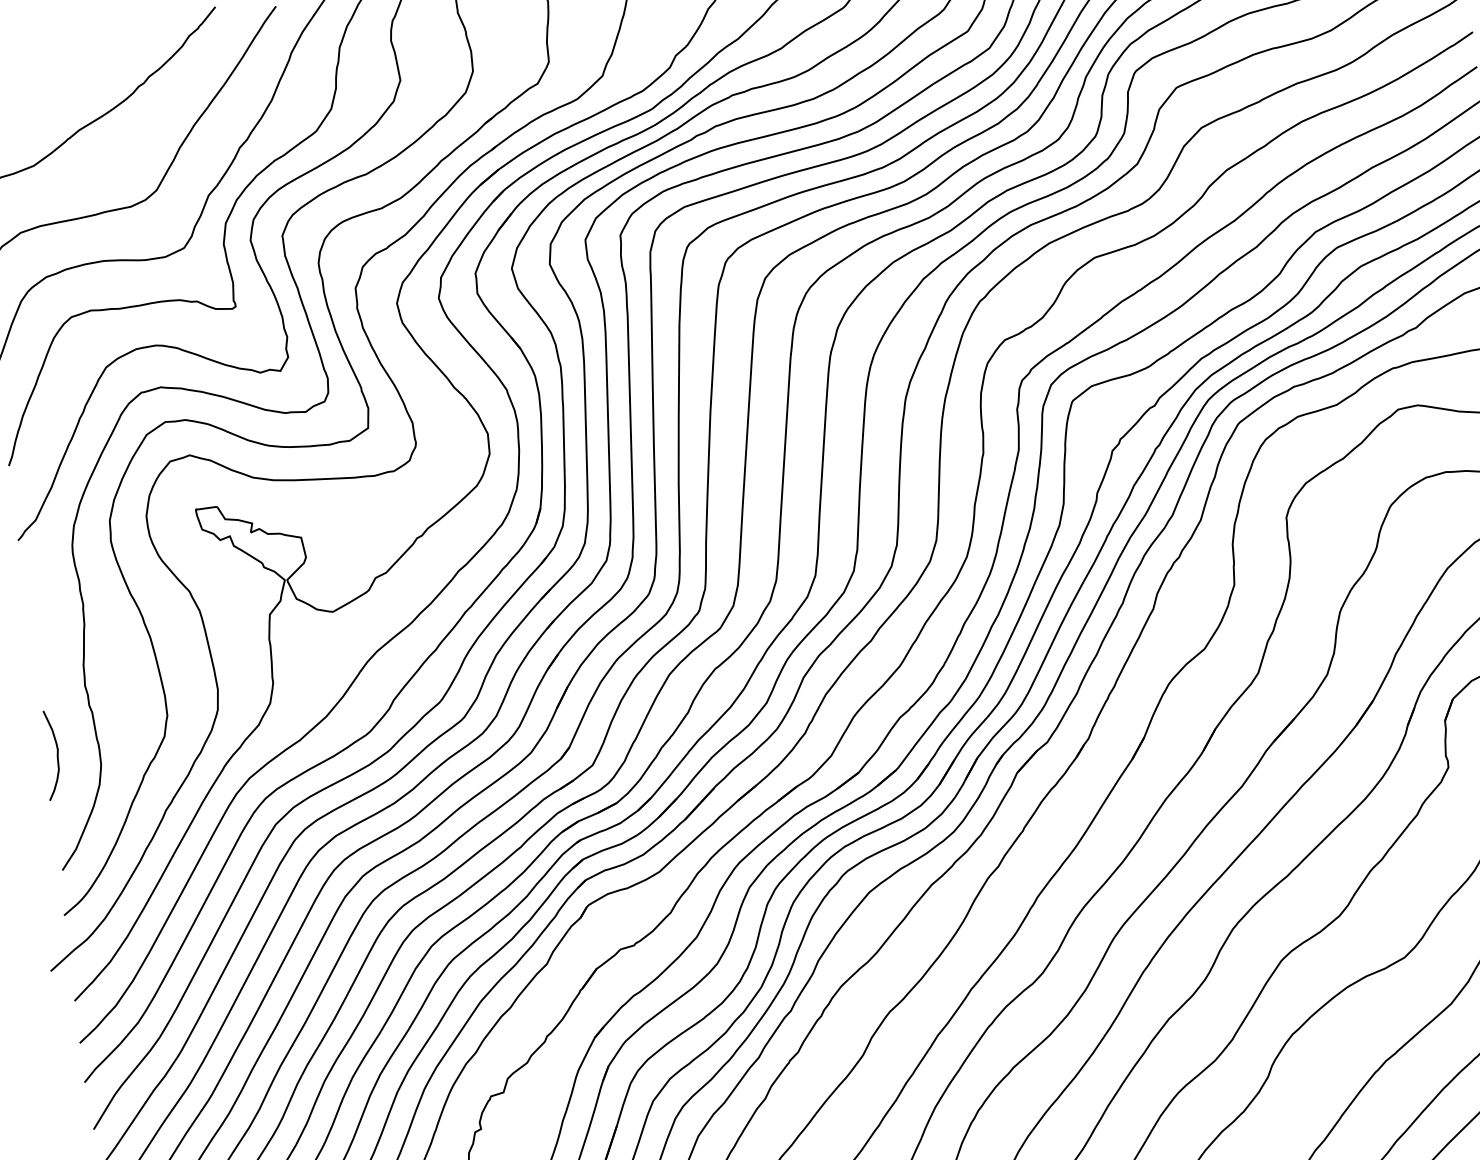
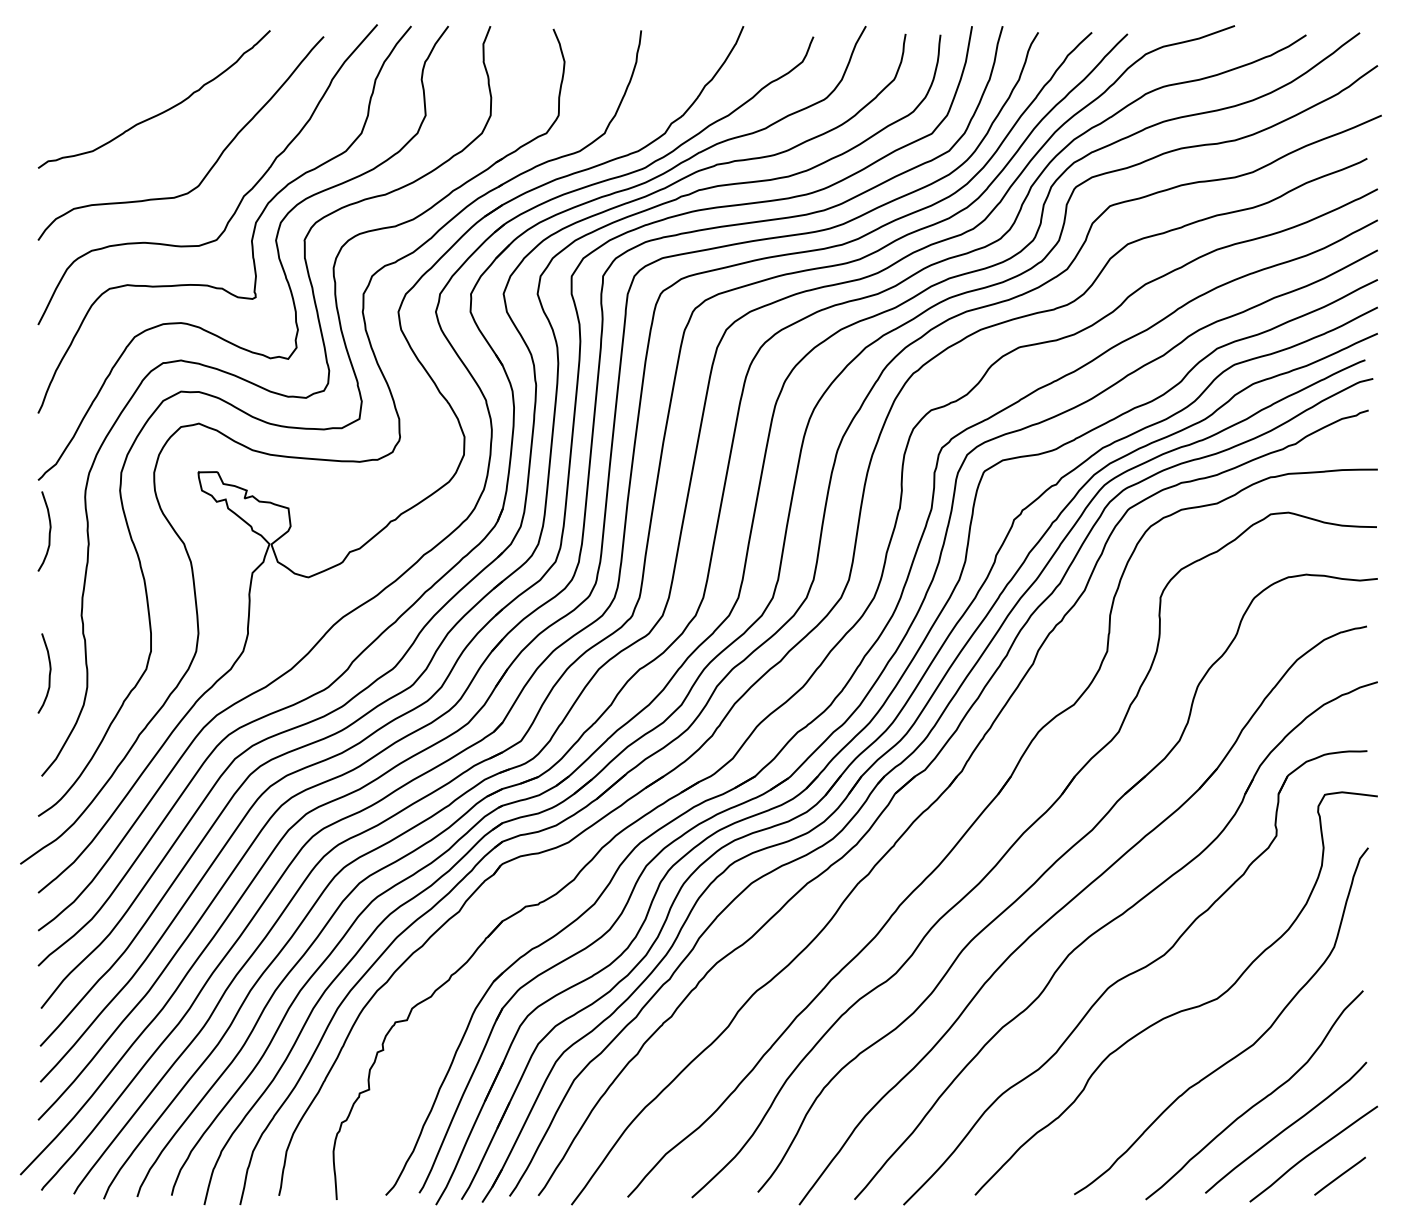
curve: (36, 598) -> (48, 533), added

